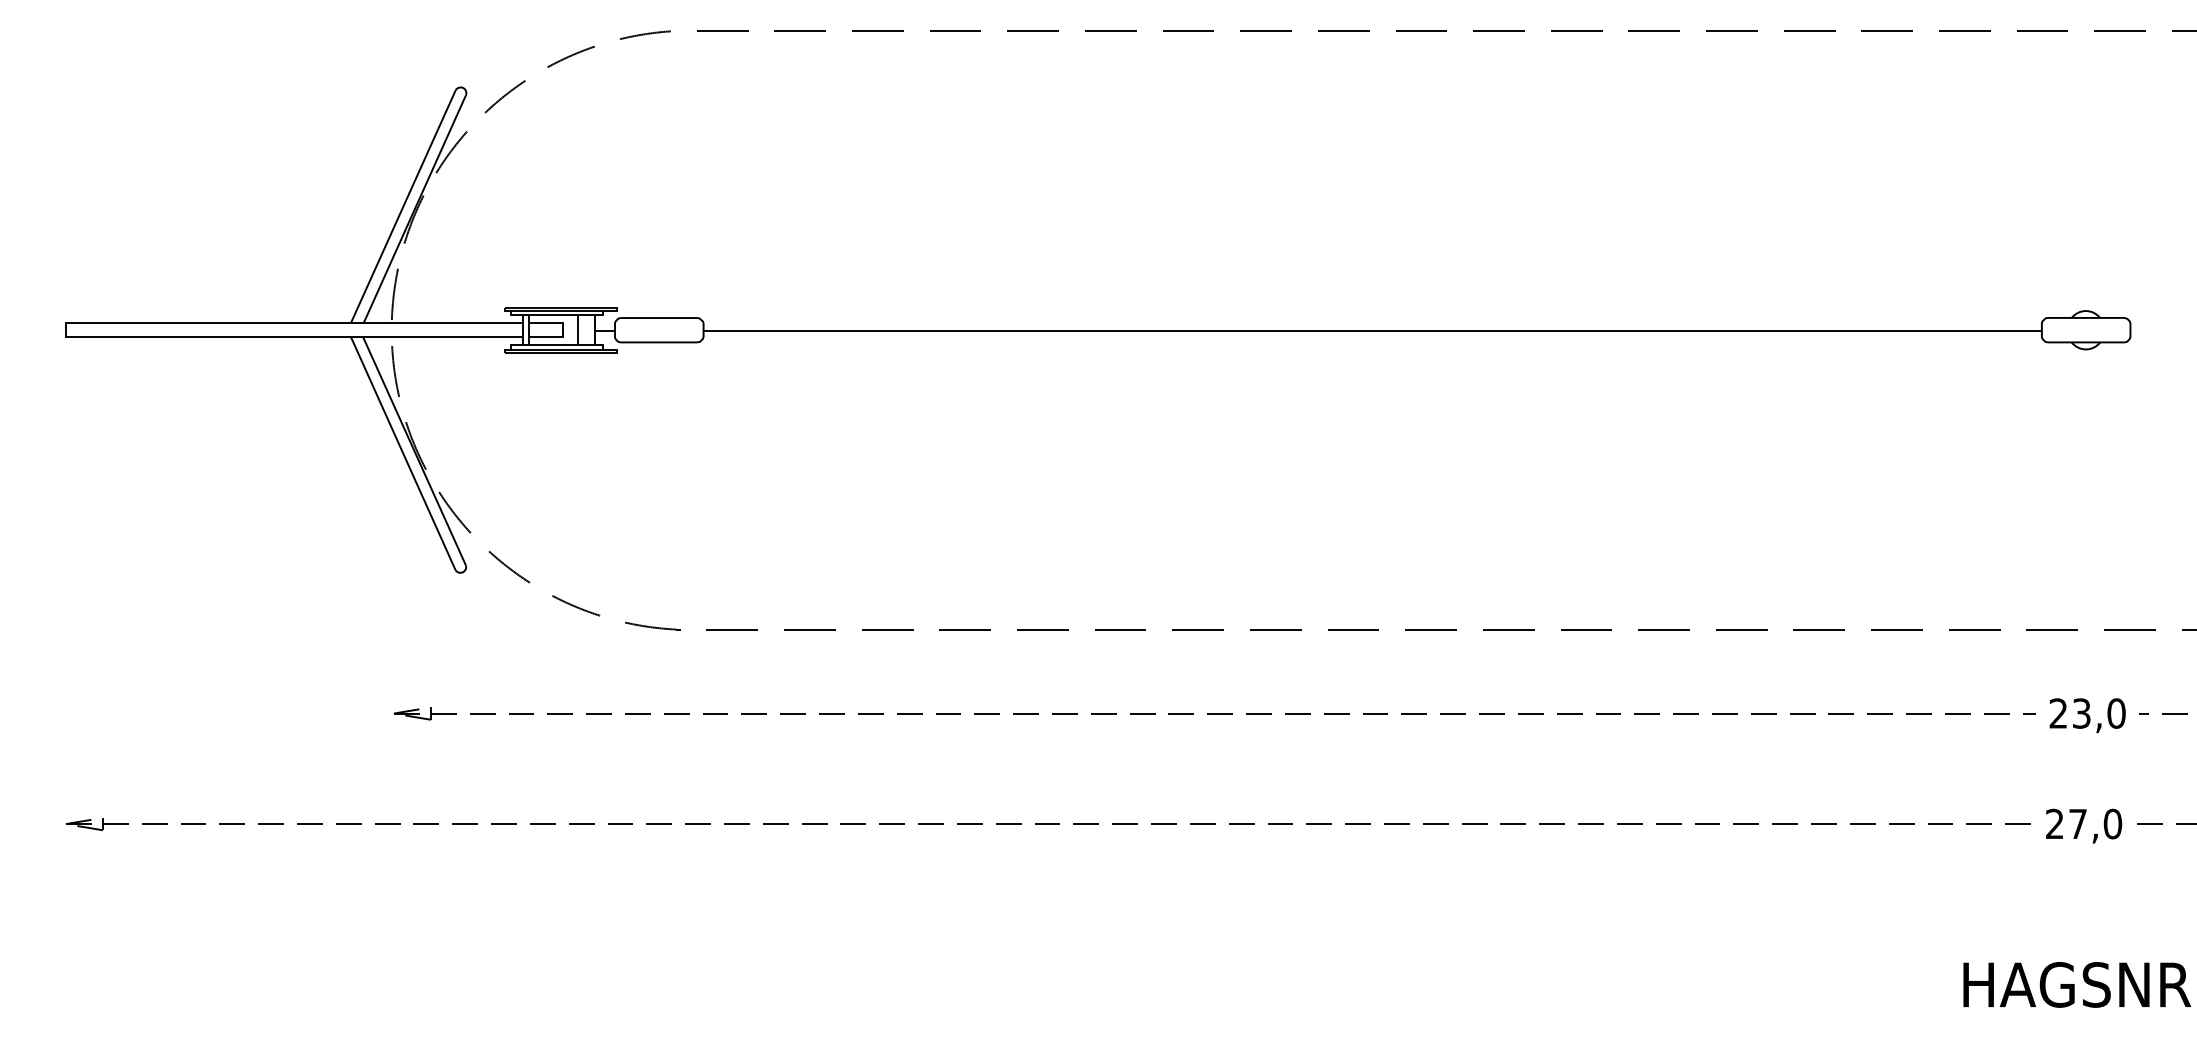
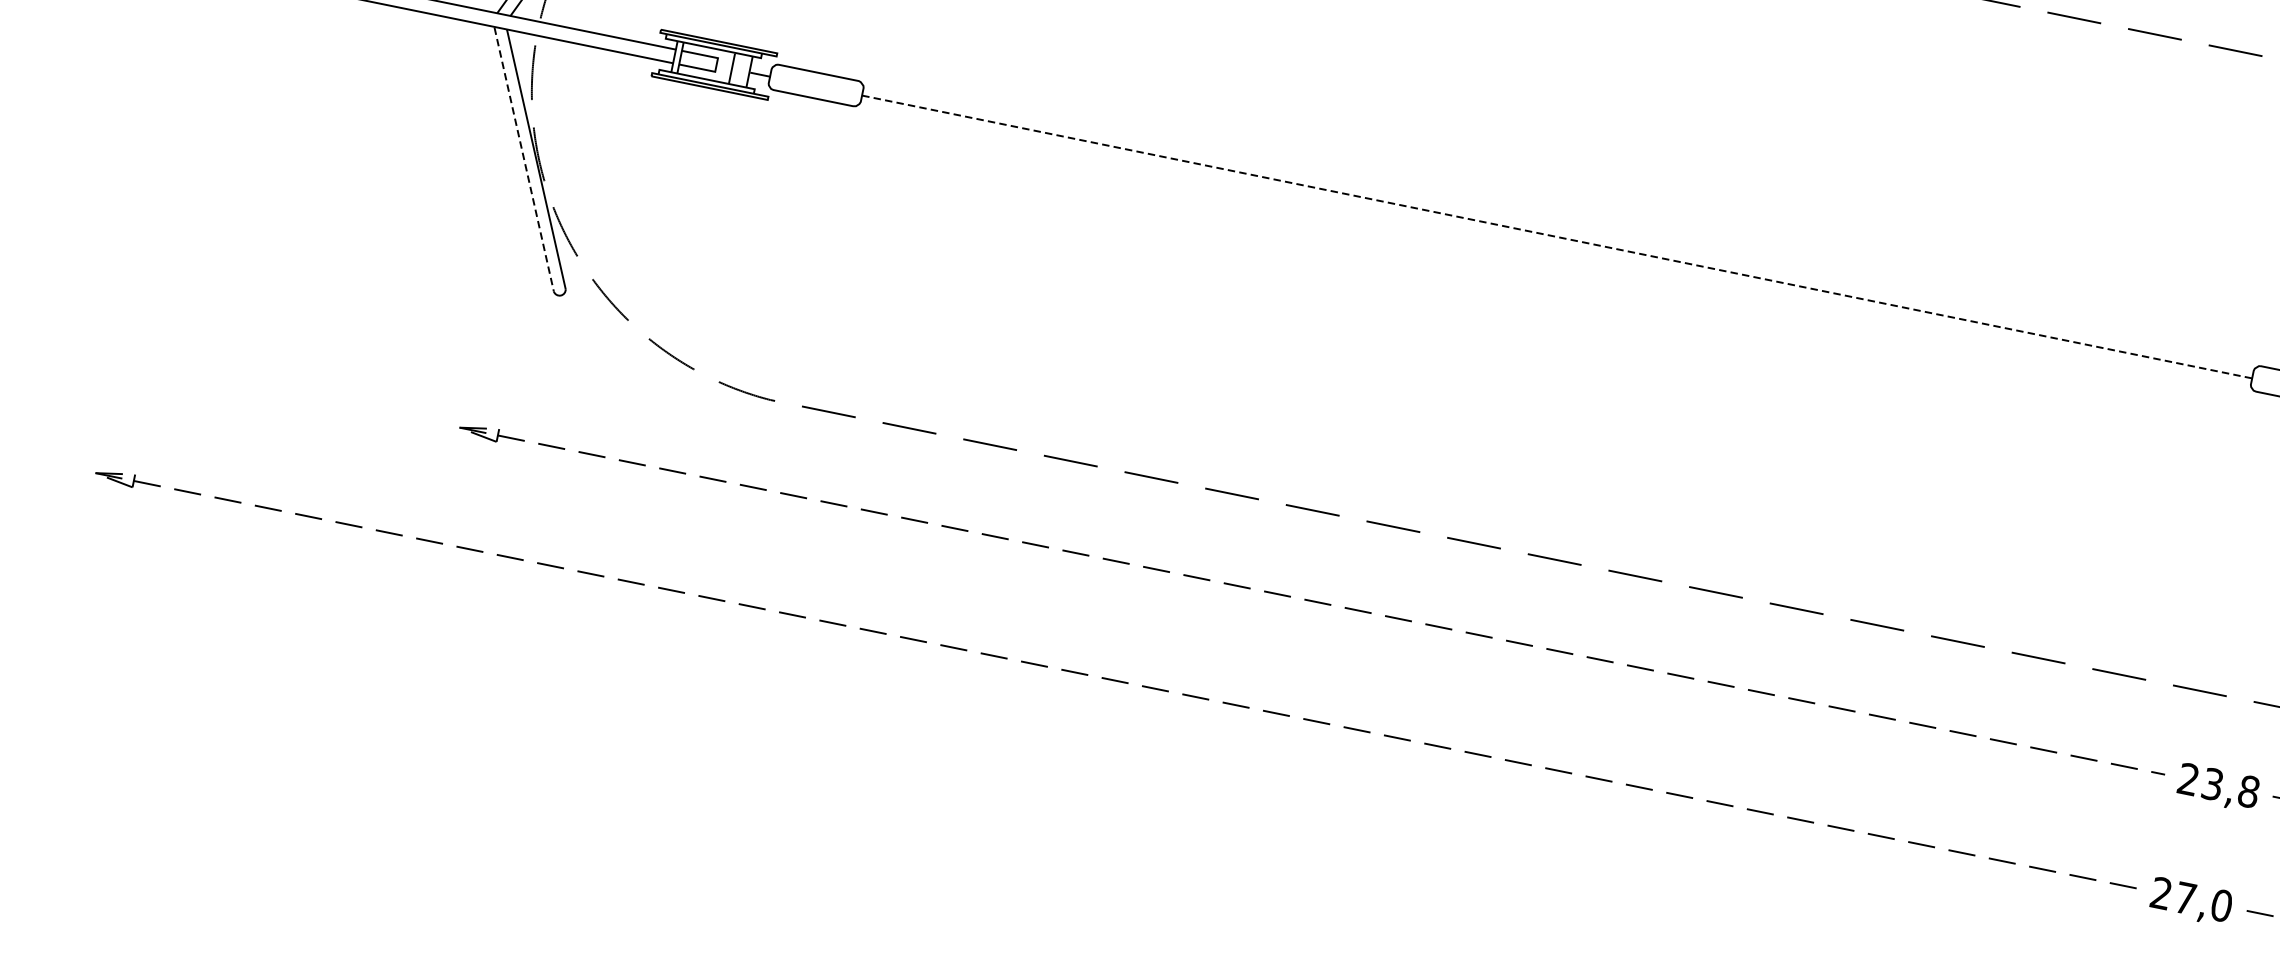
line: (1373, 330) -> (1558, 236), solid -> dashed
line: (403, 453) -> (524, 159), solid -> dashed
text: (2116, 713) -> (2248, 791), 23,0 -> 23,8

